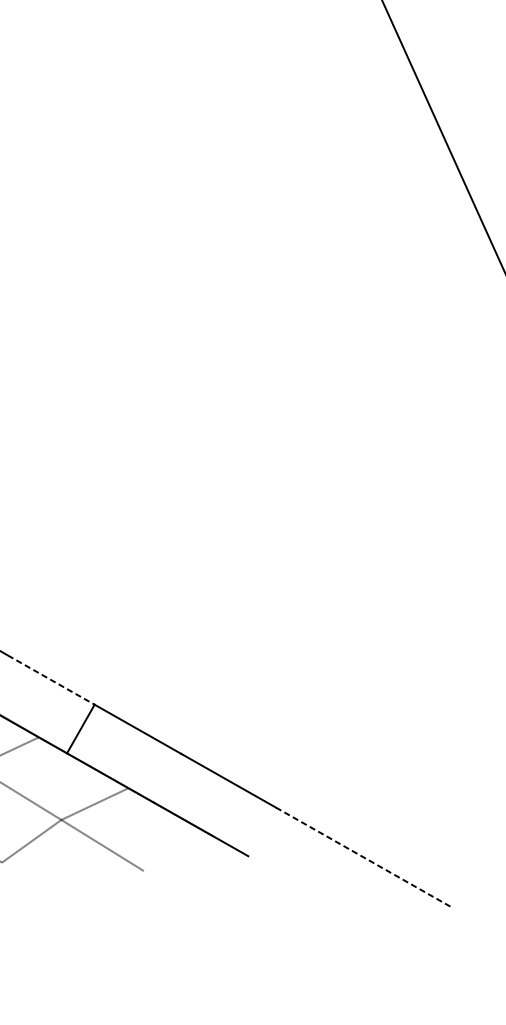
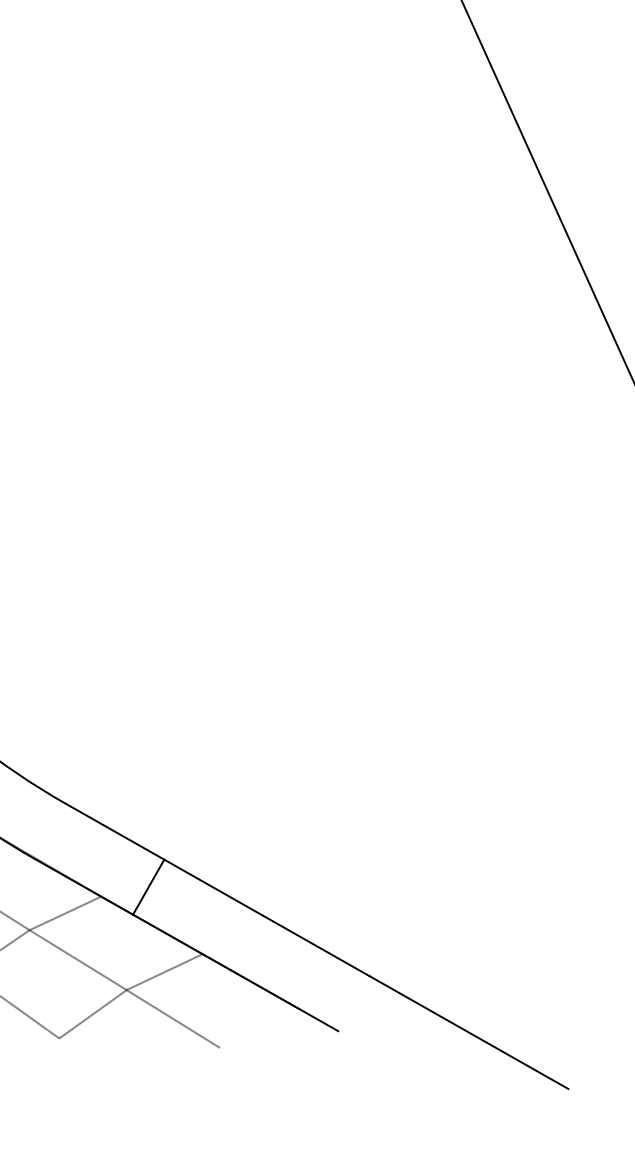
line: (51, 680) -> (115, 832), dashed -> solid
line: (364, 857) -> (469, 1032), dashed -> solid

